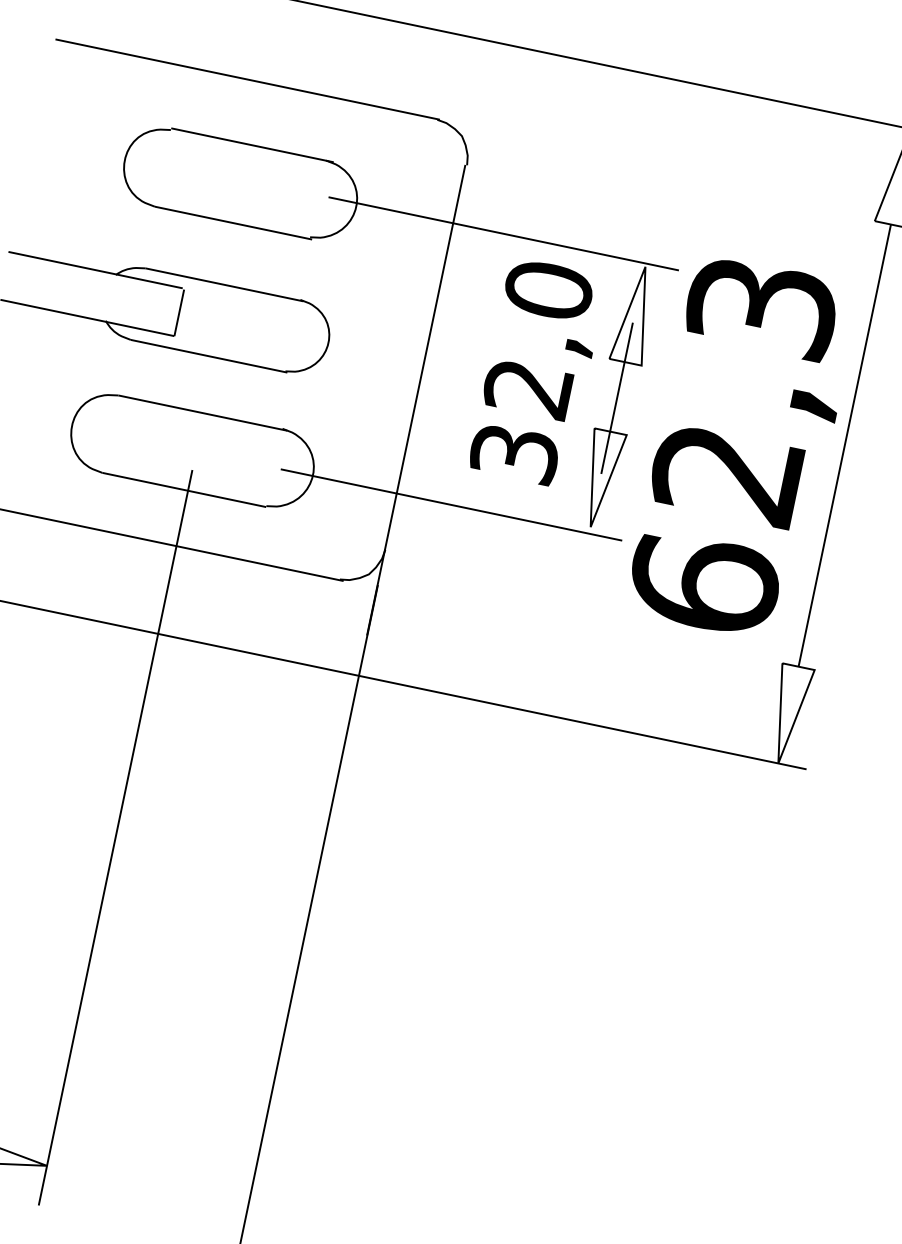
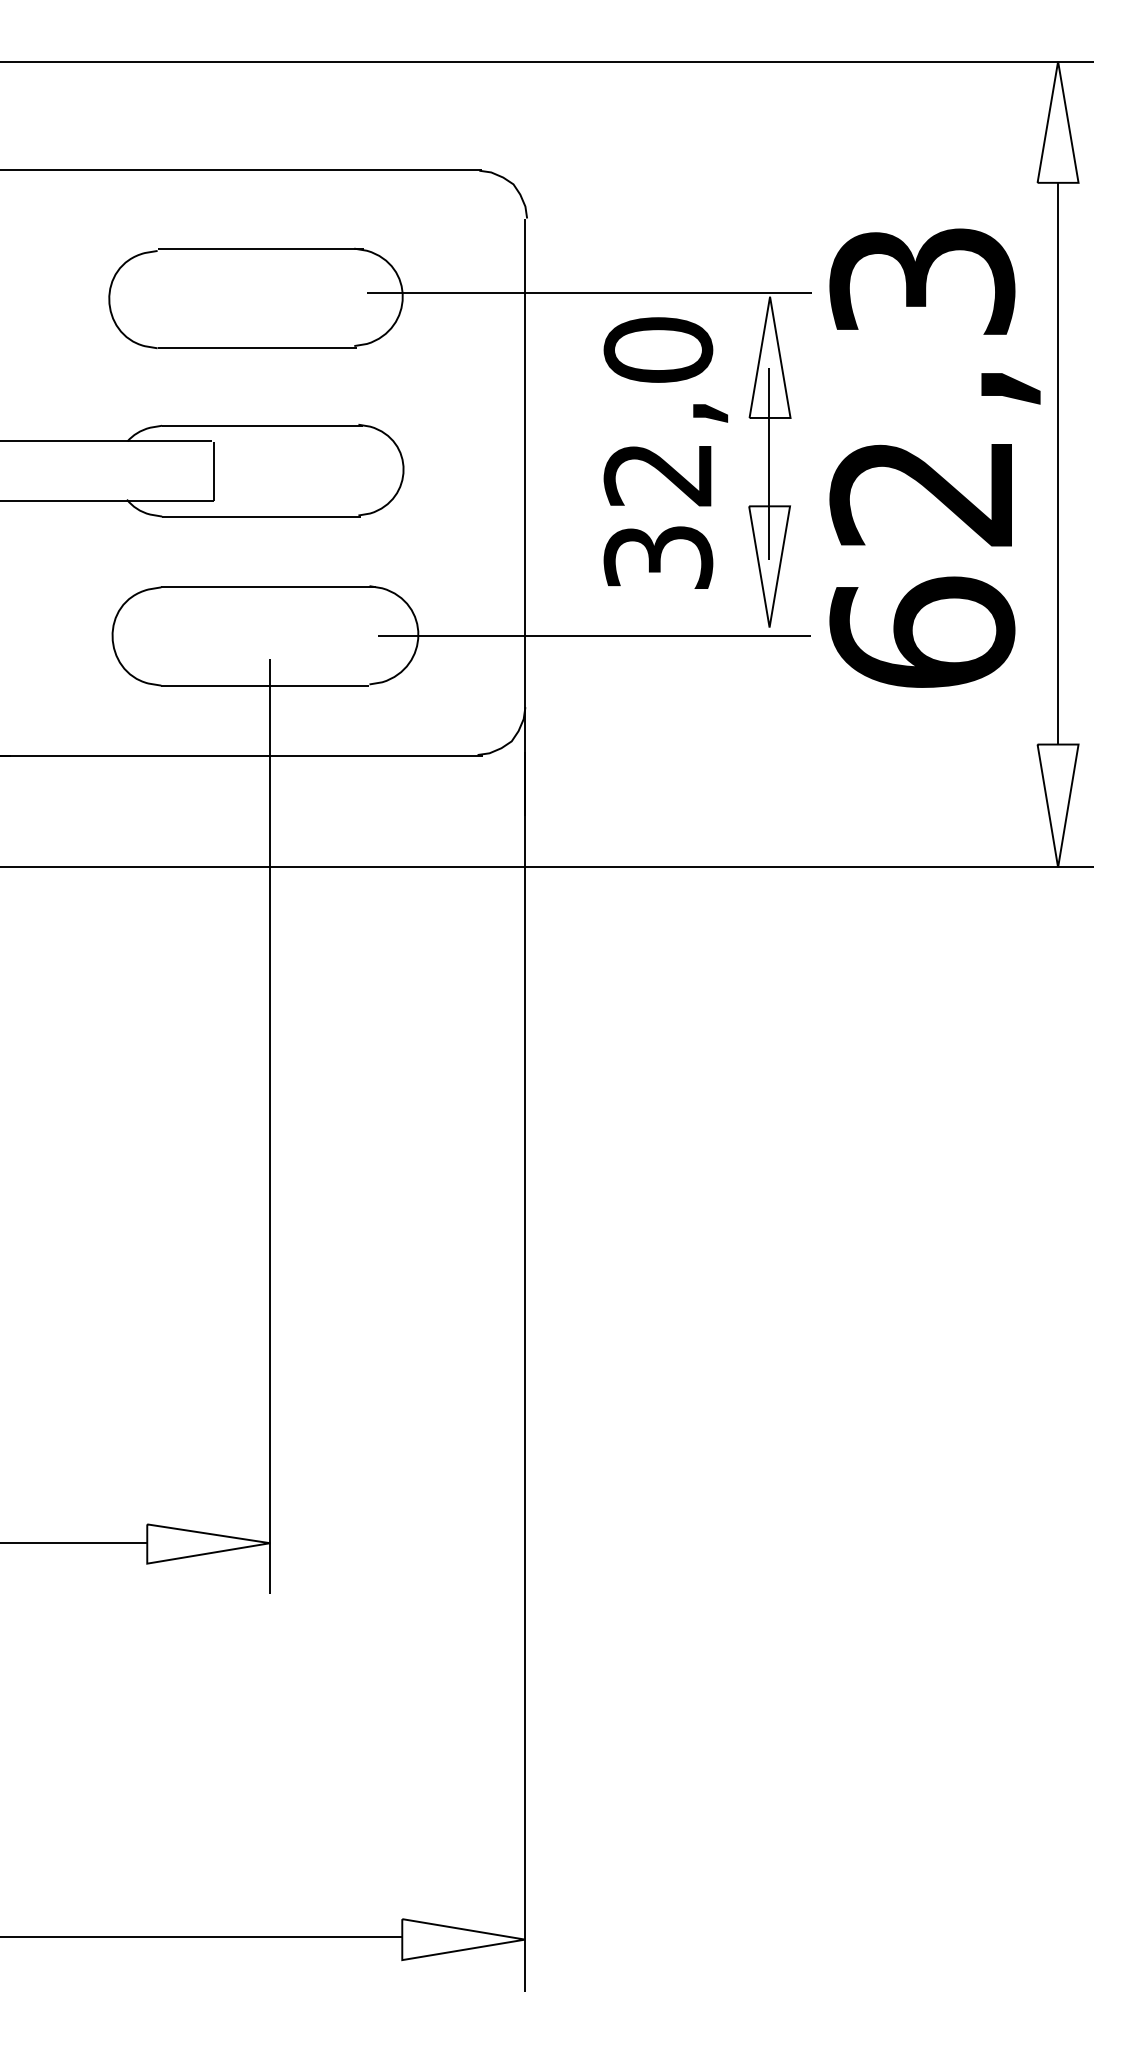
text: (742, 447) -> (934, 457), moved

